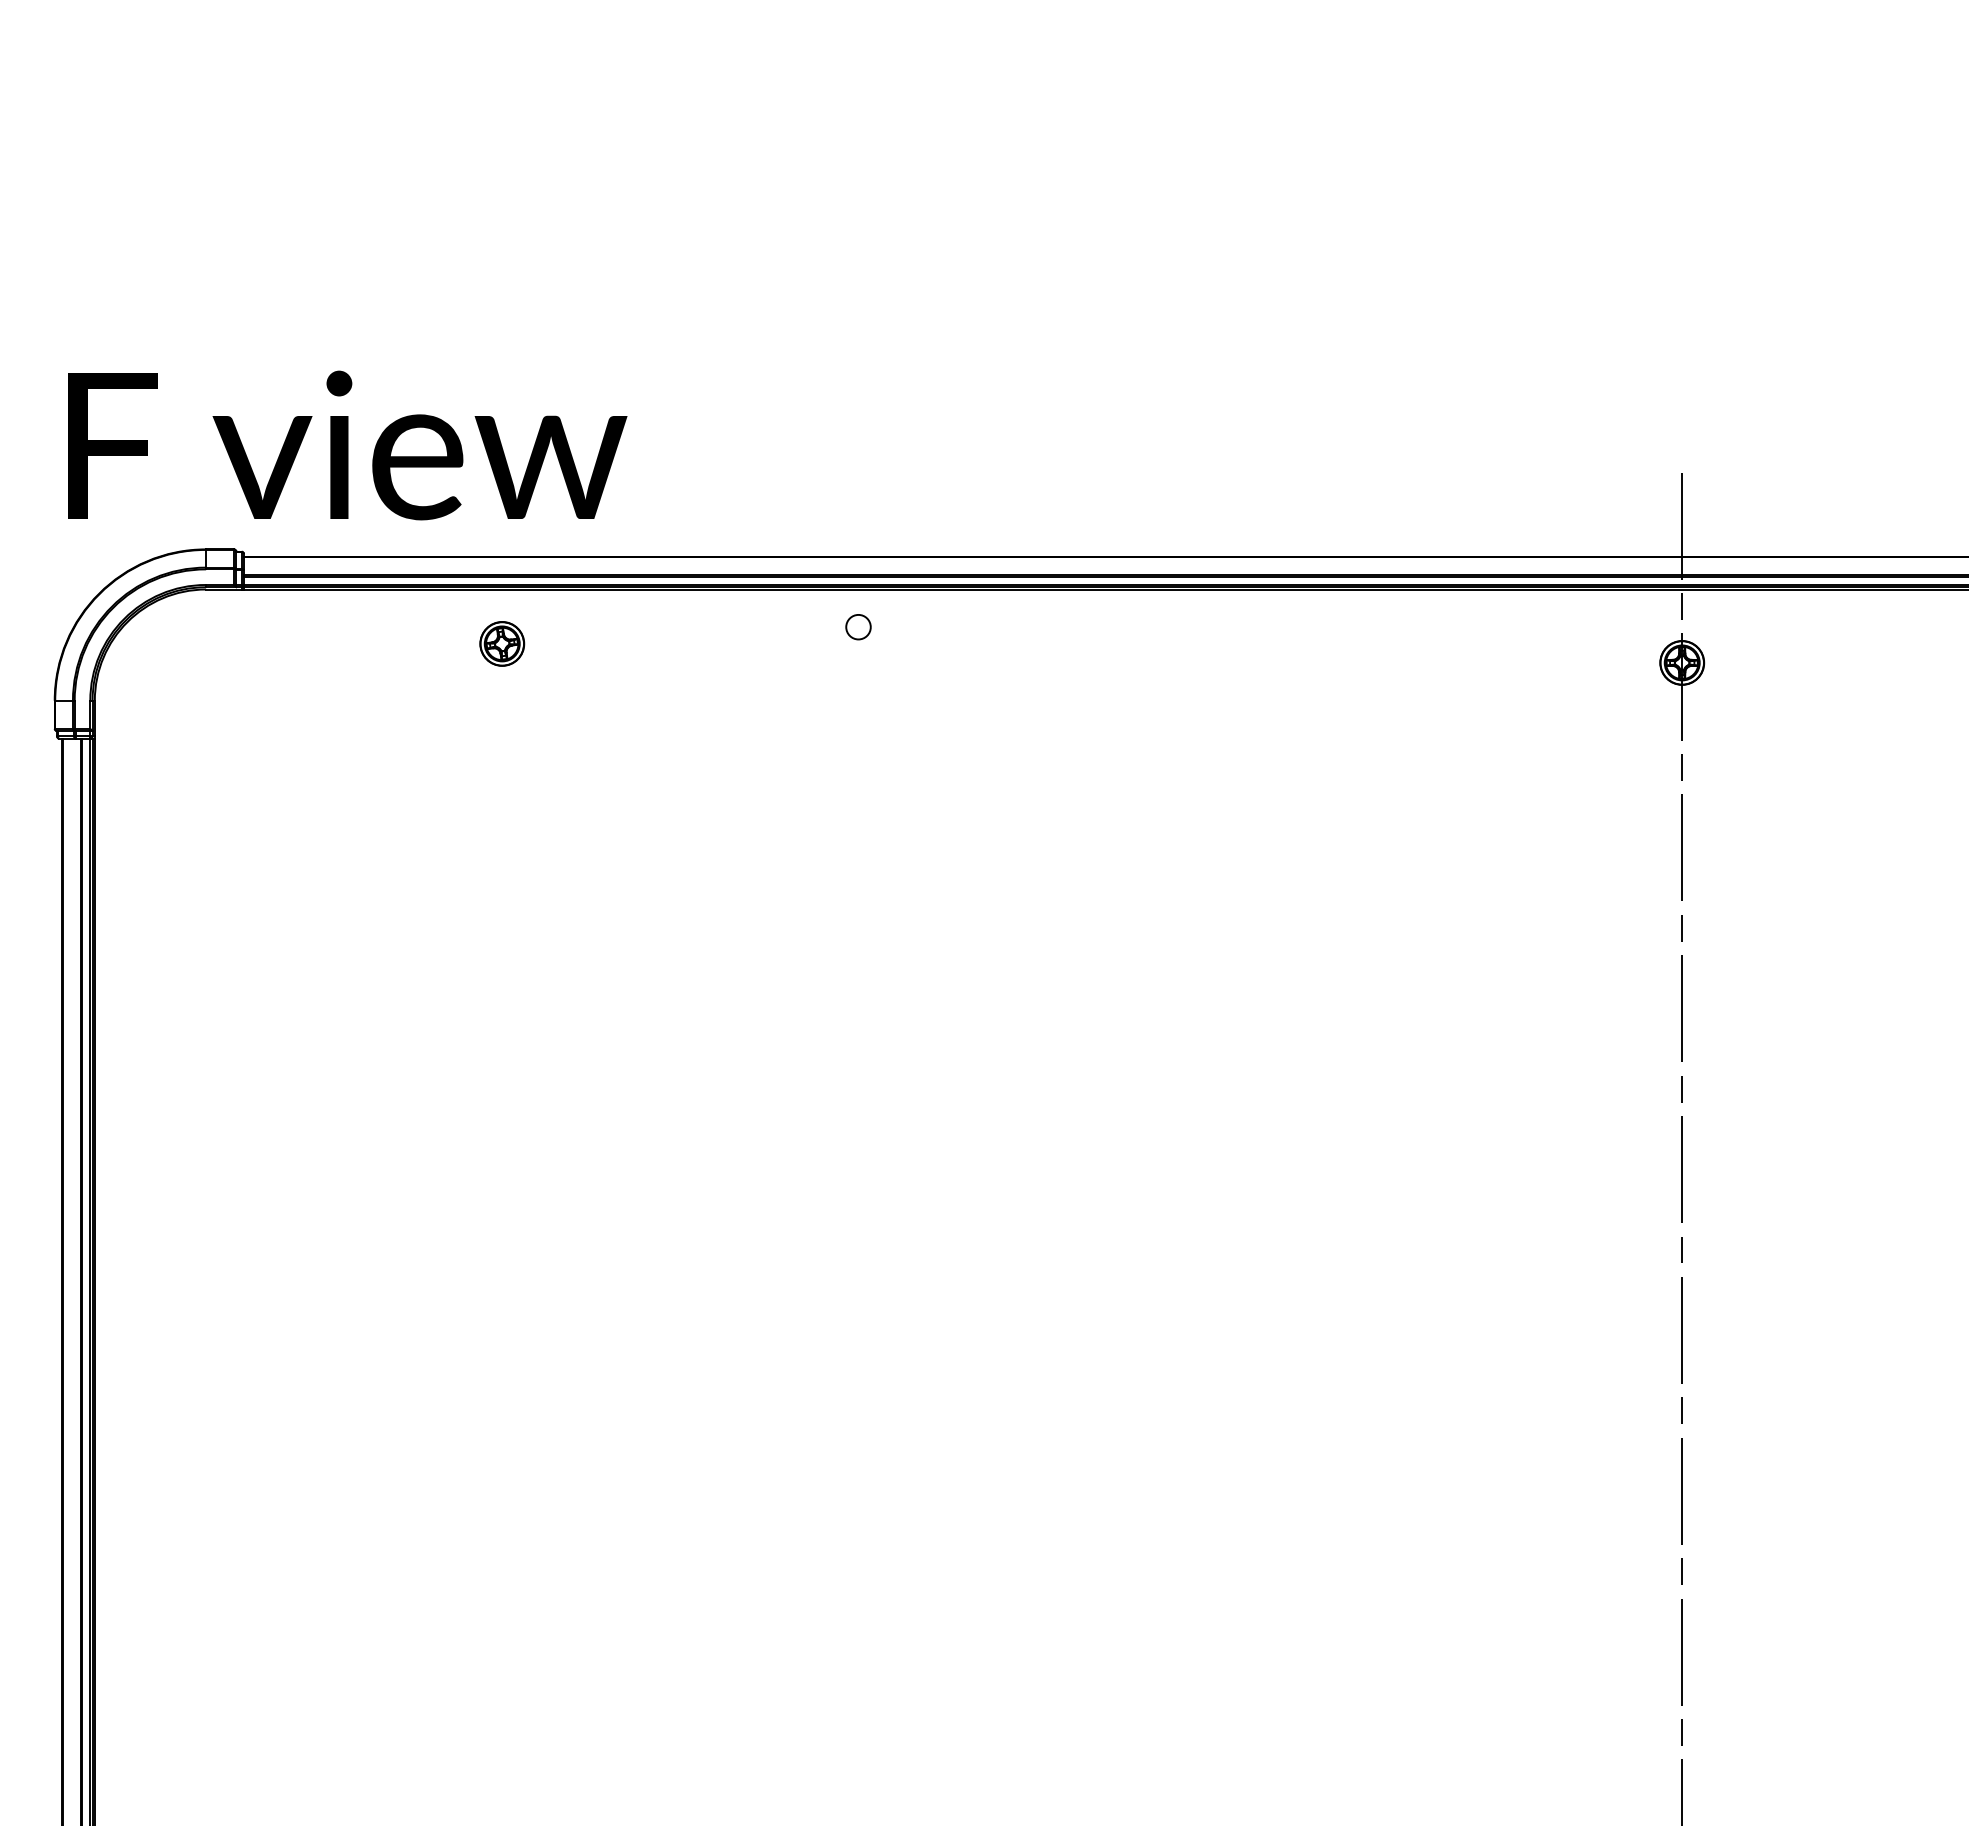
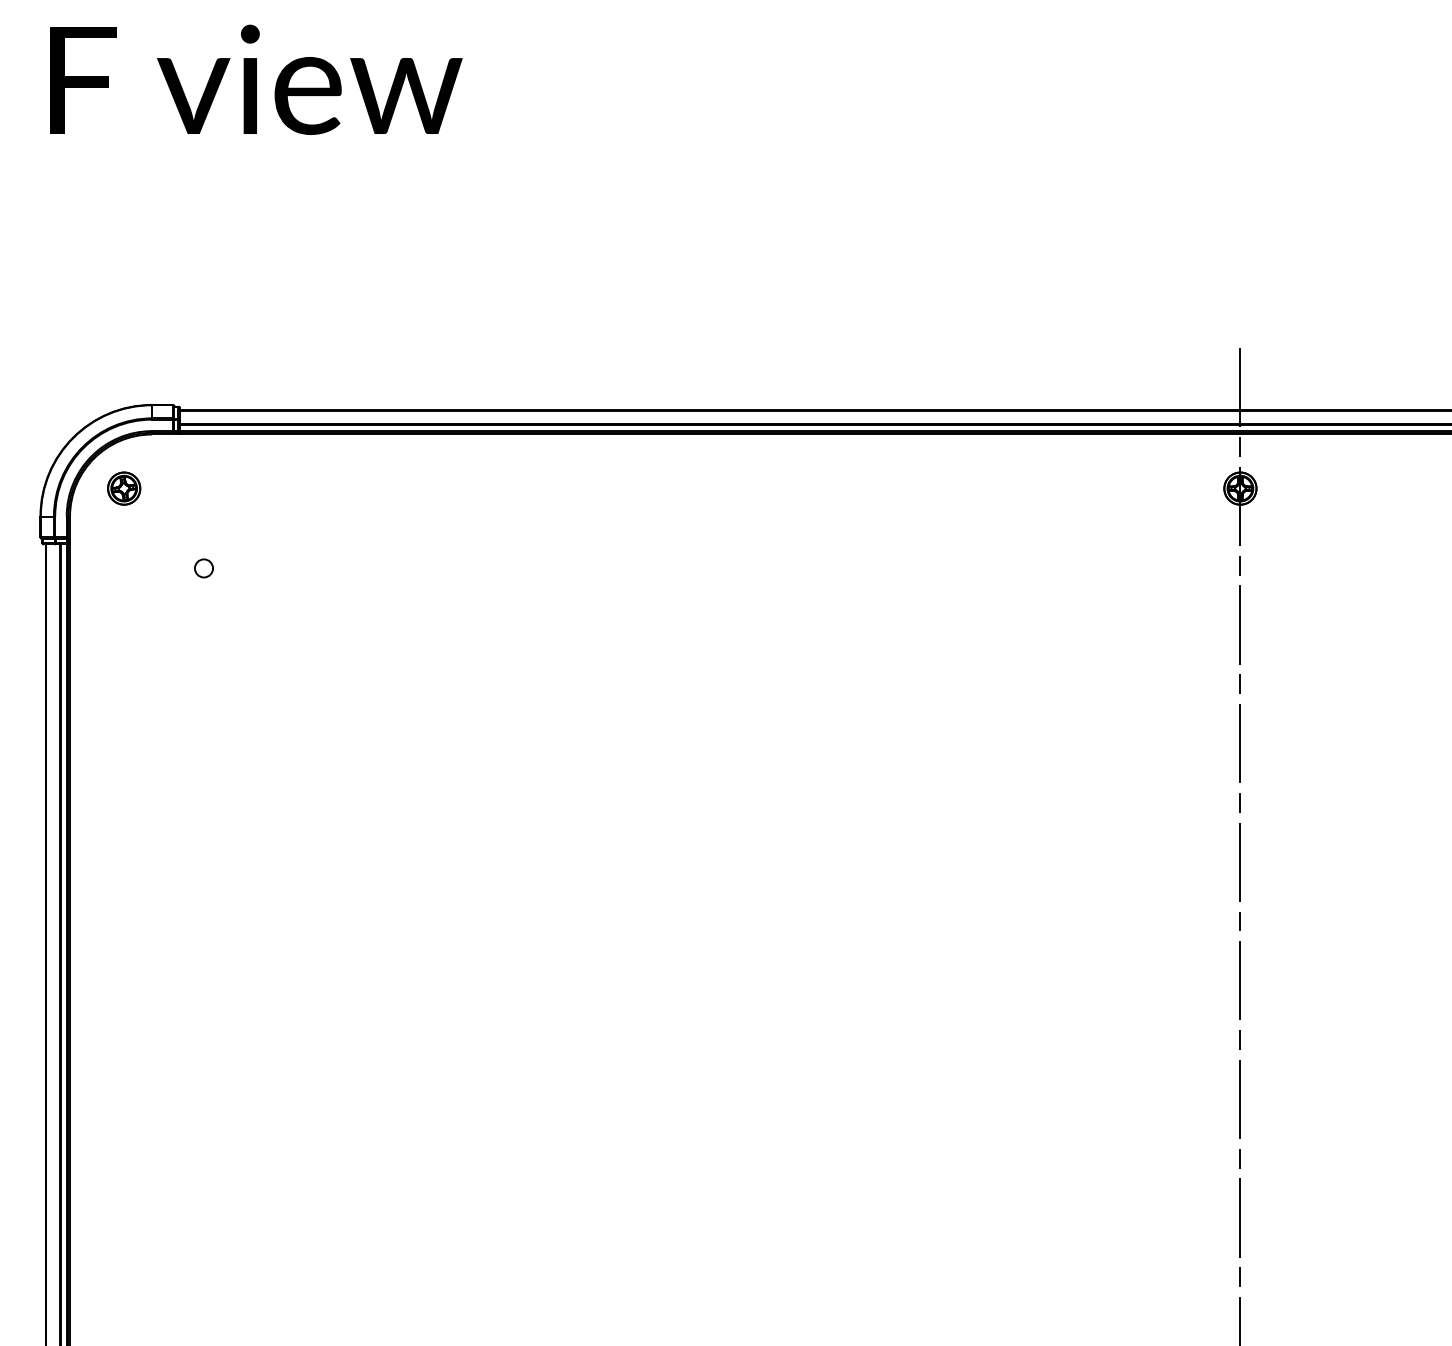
text: (347, 445) -> (256, 79), moved
circle: (858, 627) -> (203, 568), moved
part: (502, 643) -> (124, 488), moved

